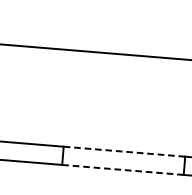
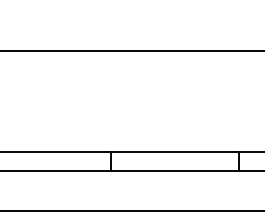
line: (124, 152) -> (175, 152), dashed -> solid
line: (122, 169) -> (174, 171), dashed -> solid

